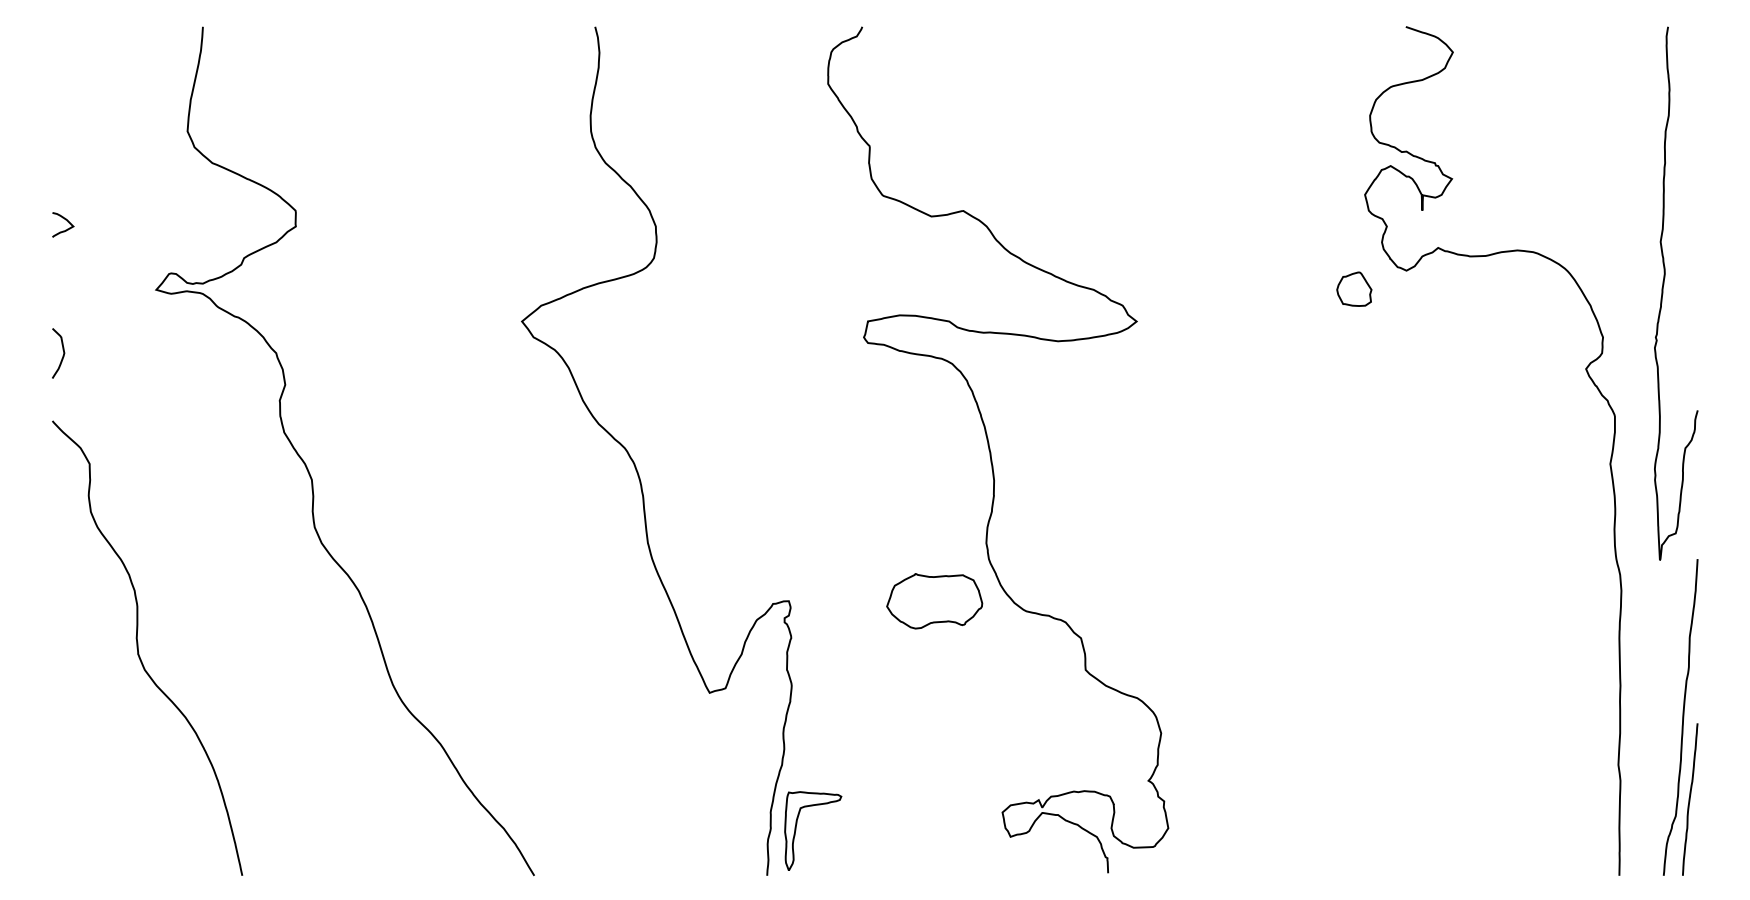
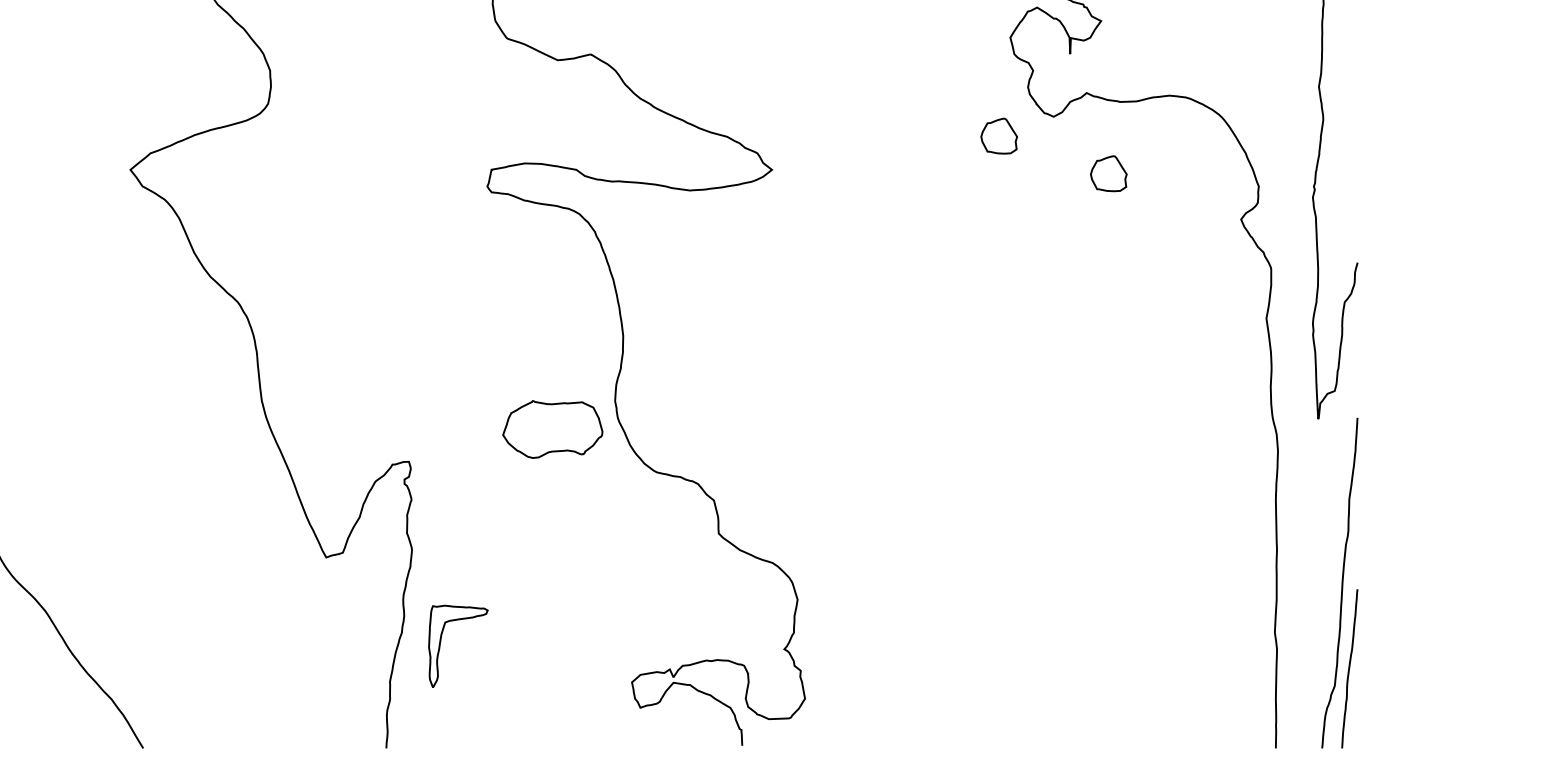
part: (1459, 324) -> (1108, 172), added
part: (934, 601) -> (552, 429), moved
part: (796, 830) -> (440, 645), moved

